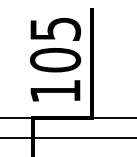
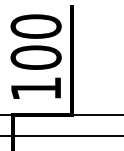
text: (55, 28) -> (36, 26), 105 -> 100

